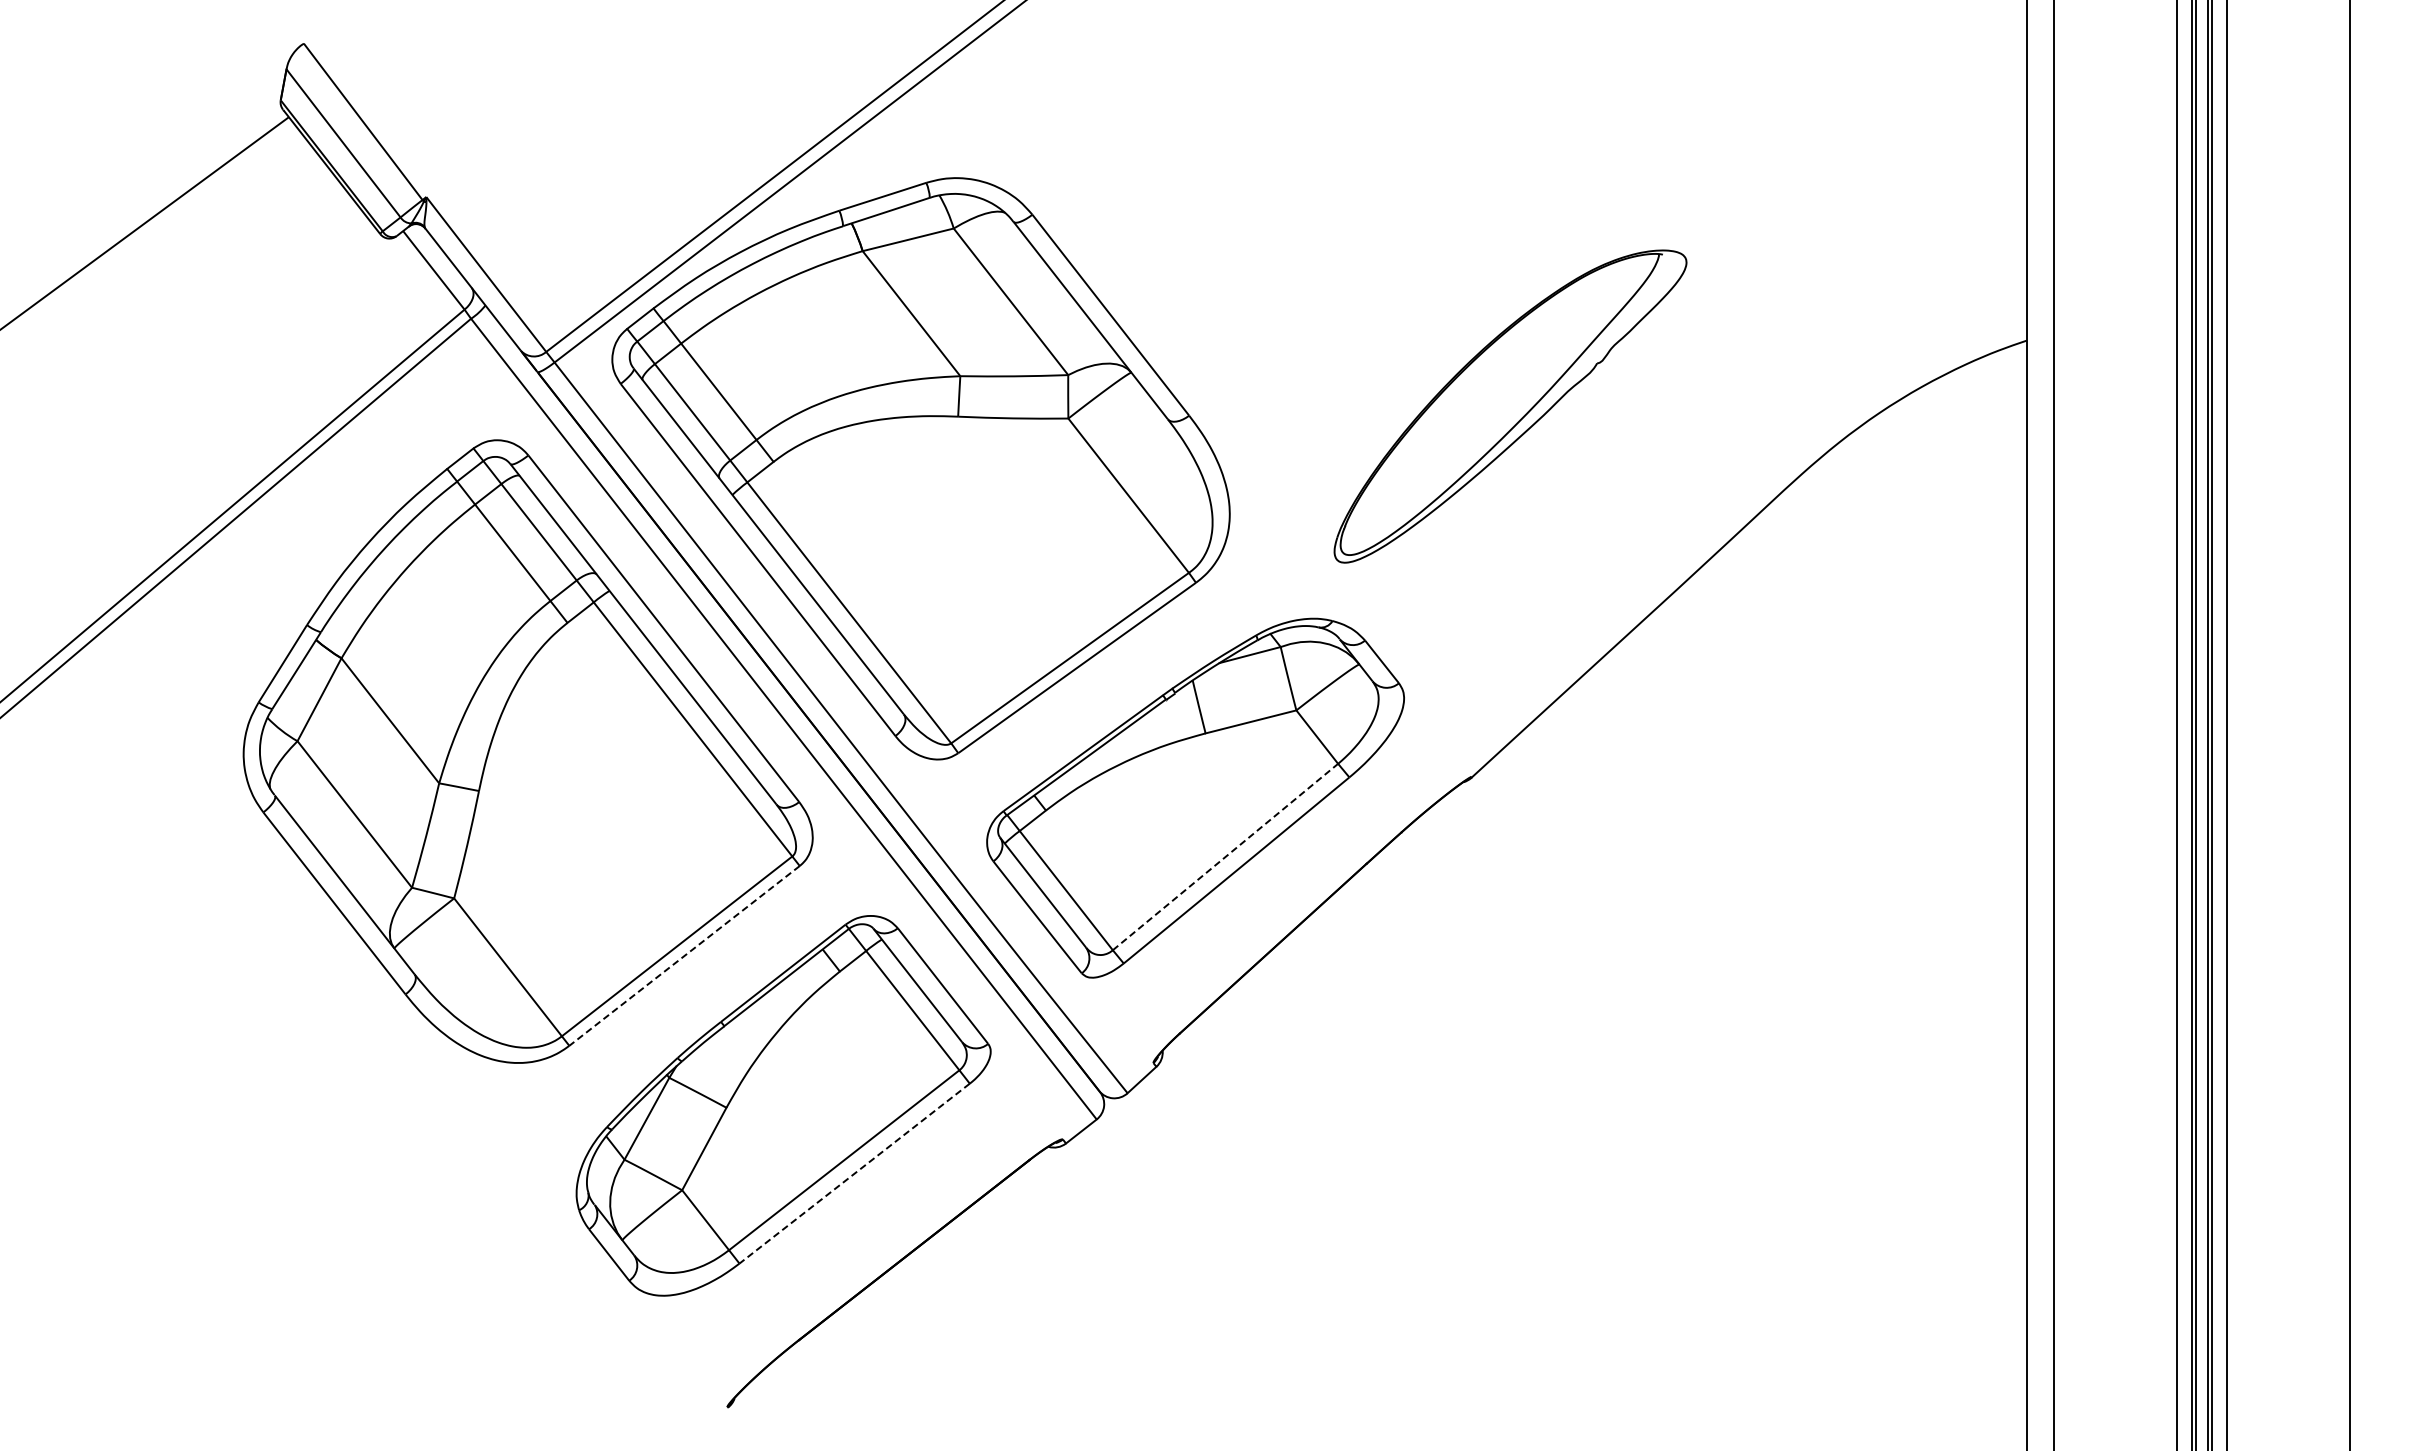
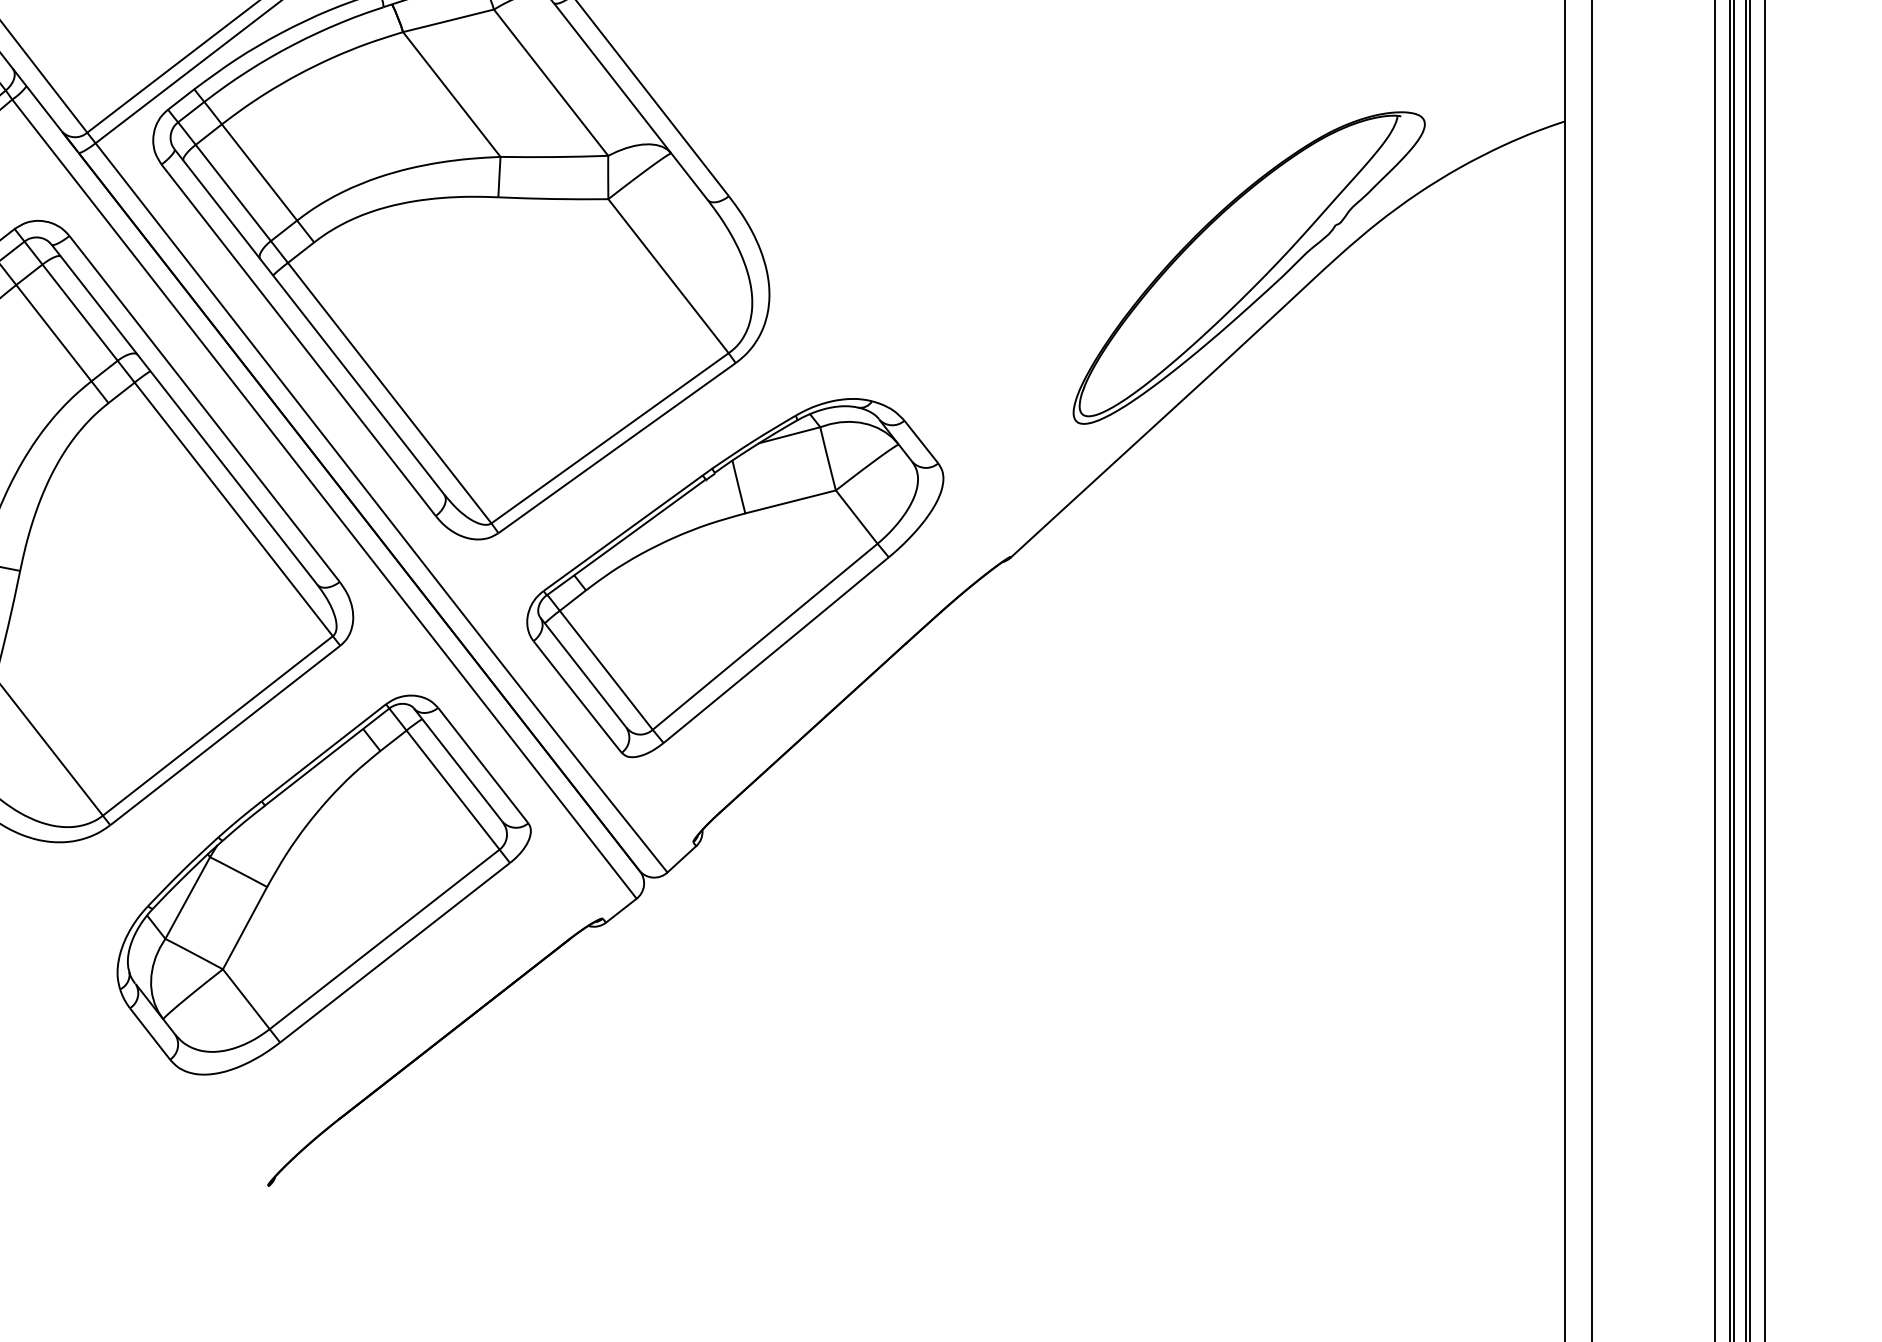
part: (1510, 406) -> (1249, 267), moved
line: (1225, 856) -> (765, 636), dashed -> solid
line: (683, 956) -> (224, 736), dashed -> solid
line: (854, 1174) -> (394, 953), dashed -> solid

